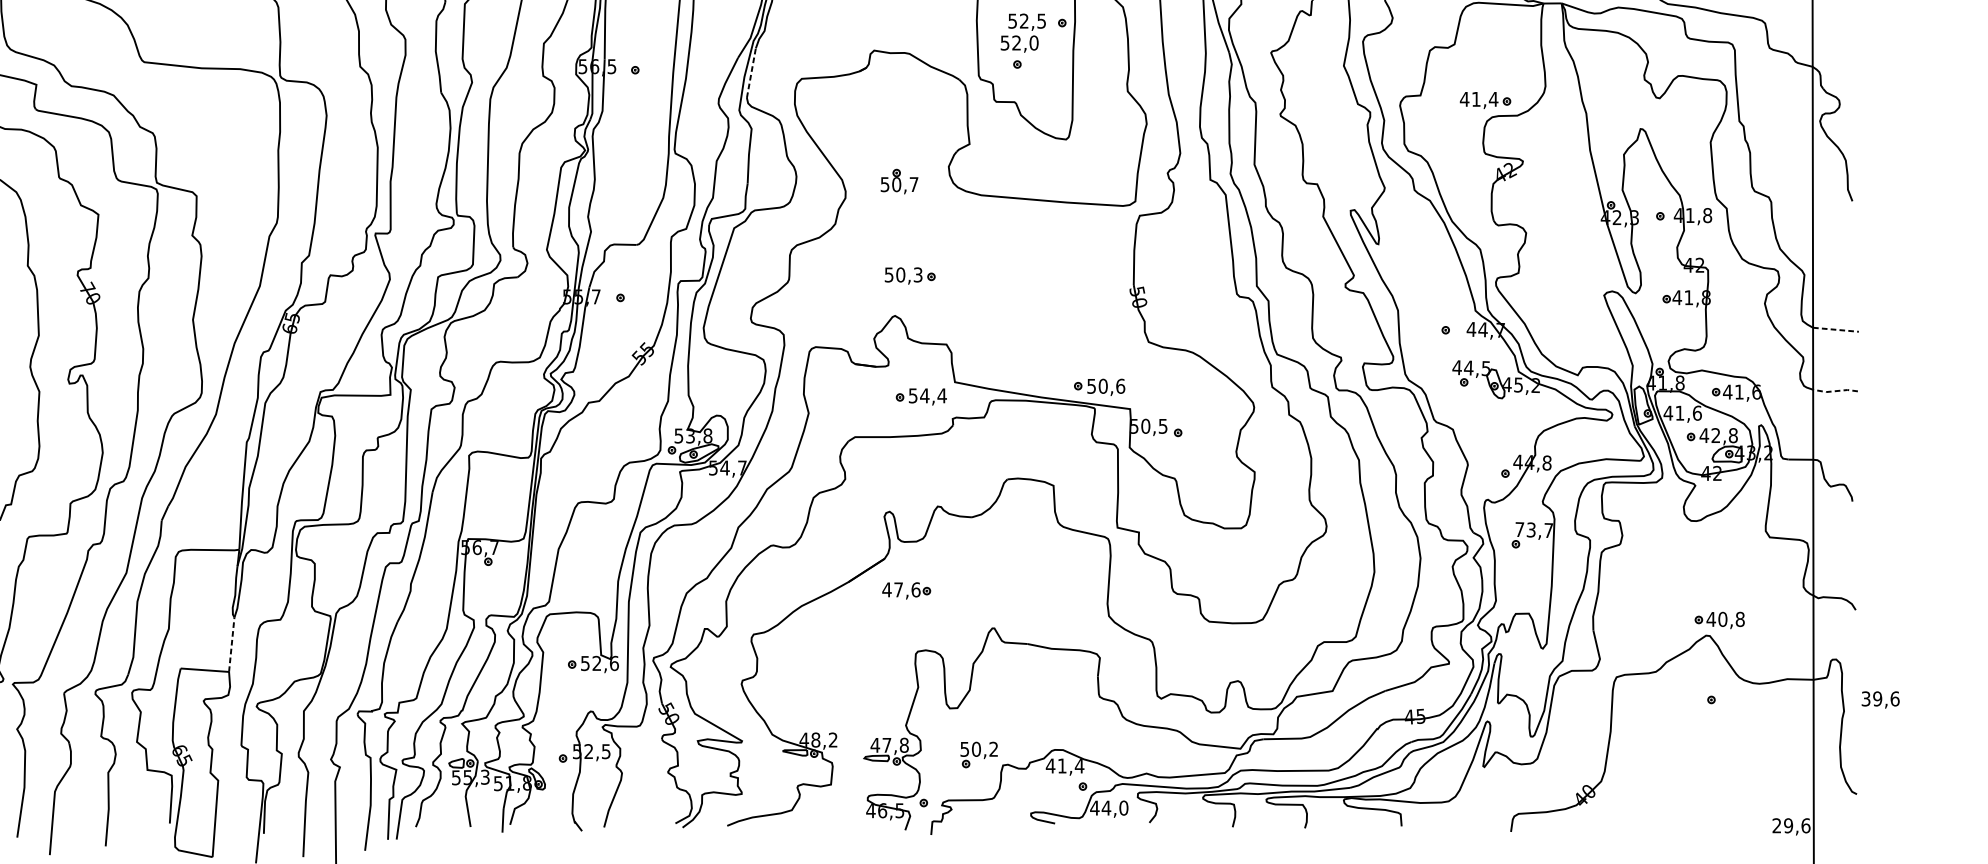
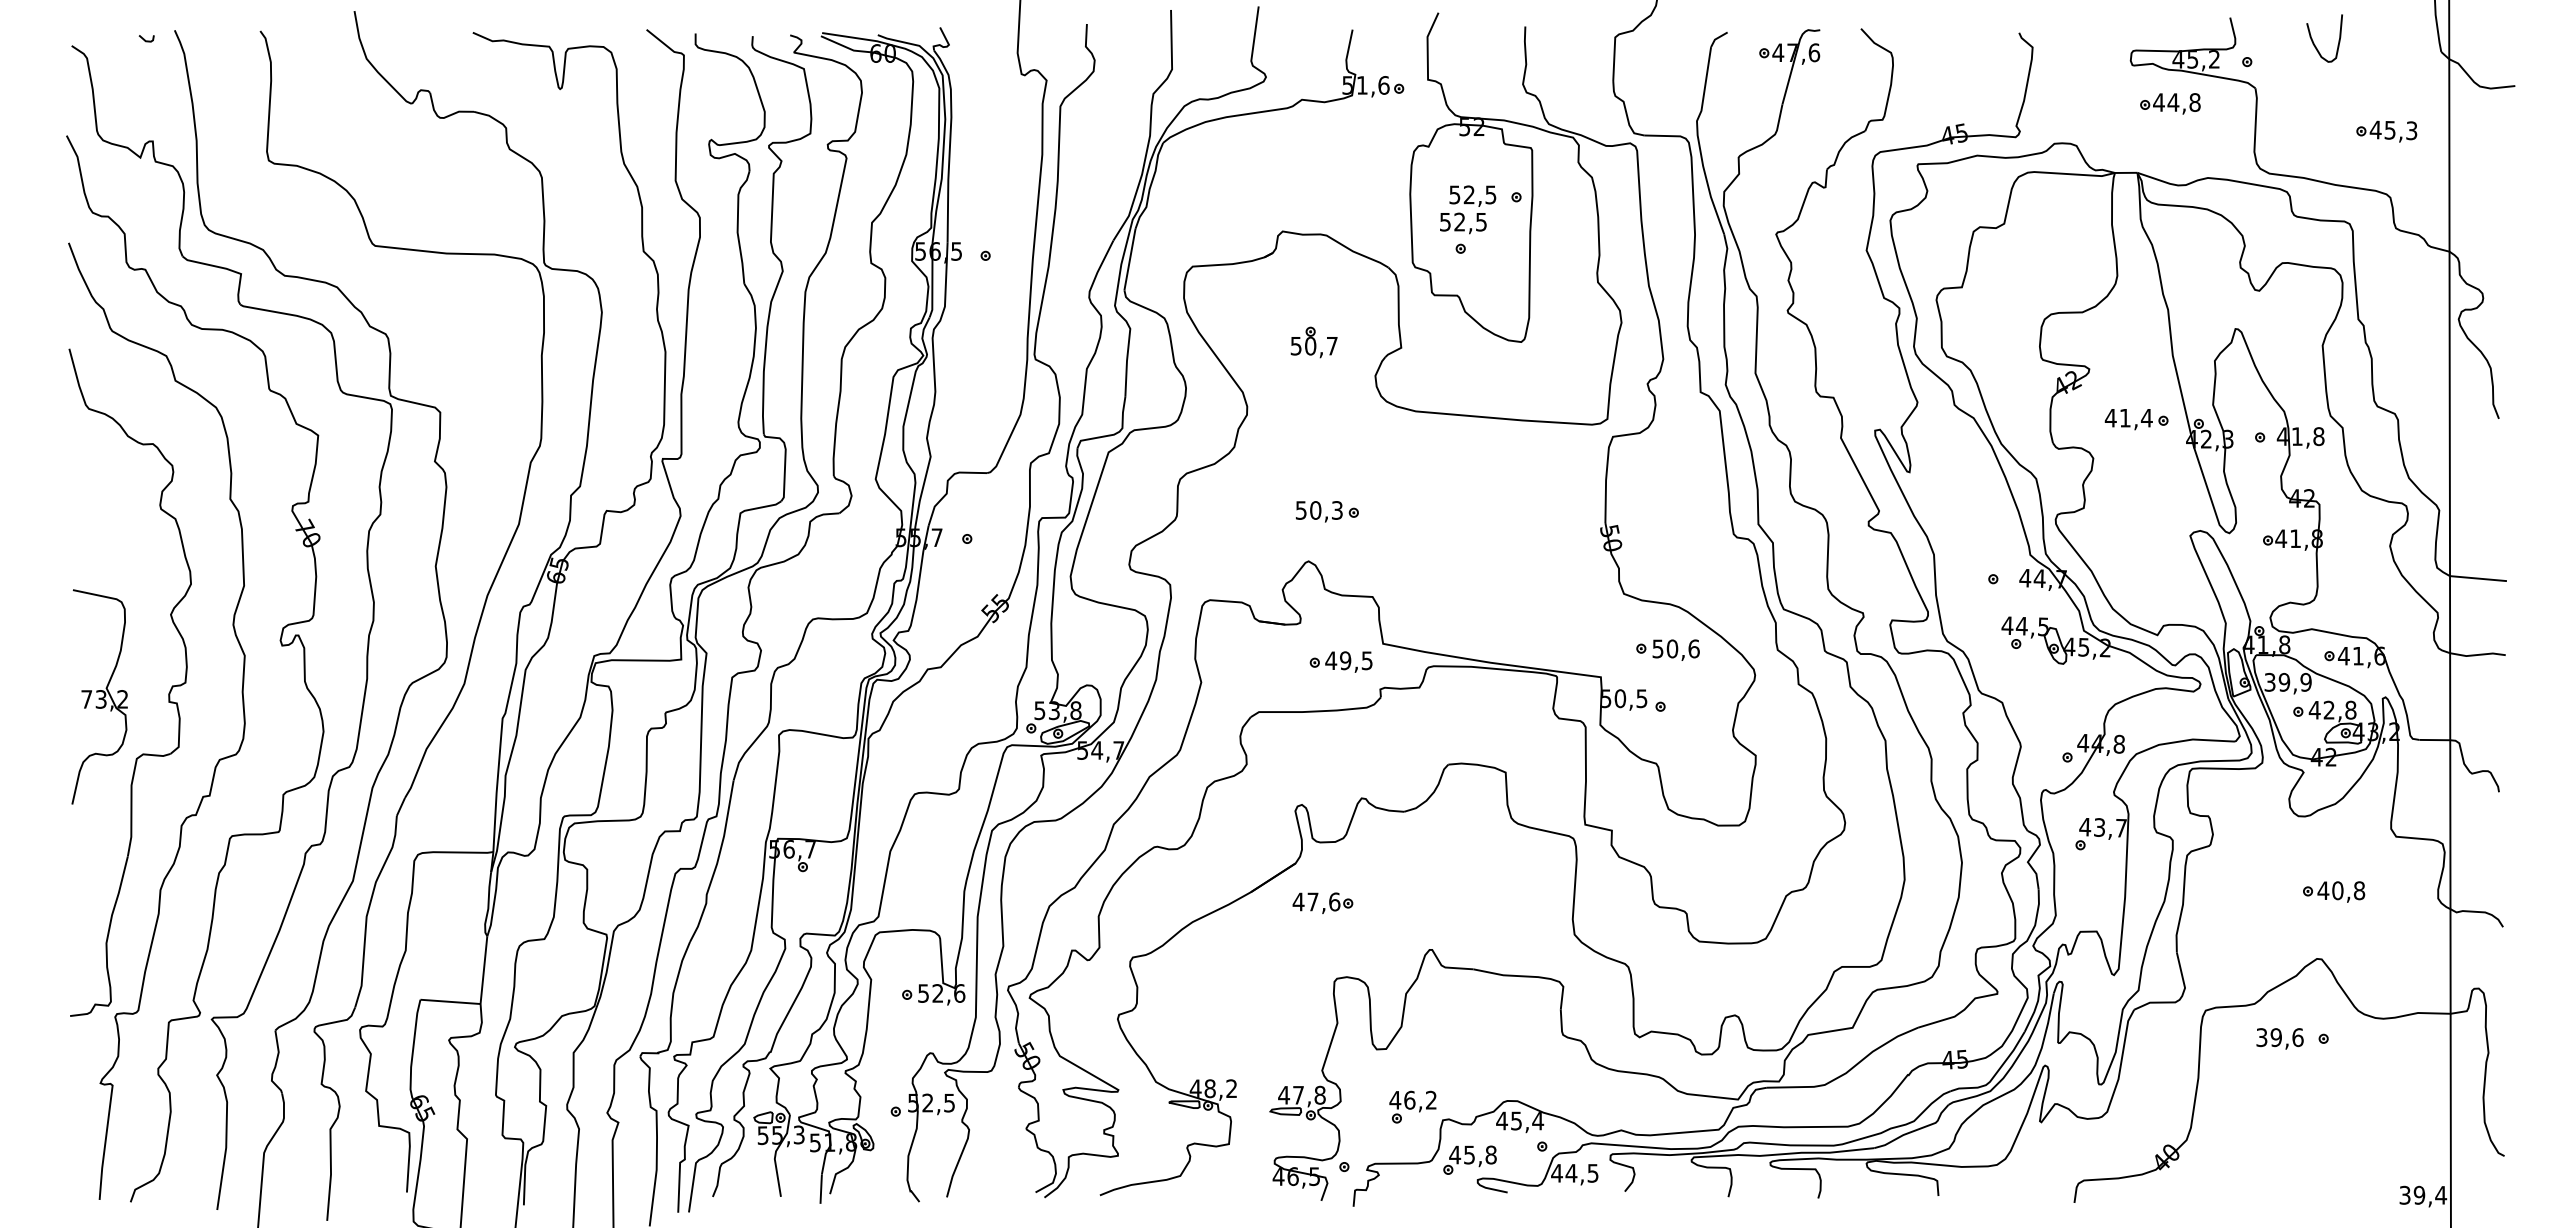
text: (1034, 42) -> (1481, 221), 52,0 -> 52,5
line: (751, 73) -> (1130, 259), dashed -> solid
part: (1485, 100) -> (2136, 419), moved
part: (898, 181) -> (1313, 342), moved
line: (1835, 329) -> (2478, 578), dashed -> solid
part: (1099, 386) -> (1667, 649), moved
line: (1835, 391) -> (2477, 655), dashed -> solid
text: (927, 395) -> (1349, 660), 54,4 -> 49,5
text: (1682, 412) -> (2287, 681), 41,6 -> 39,9
text: (1519, 529) -> (2085, 826), 73,7 -> 43,7
part: (1720, 620) -> (2334, 891), moved
line: (231, 644) -> (483, 970), dashed -> solid
text: (1880, 699) -> (2279, 1038), moved
text: (970, 748) -> (1402, 1099), 50,2 -> 46,2
text: (1062, 765) -> (1516, 1120), 41,4 -> 45,4
part: (1024, 796) -> (1469, 1159), added
text: (1123, 807) -> (1592, 1172), 44,0 -> 44,5
text: (1791, 825) -> (2423, 1194), 29,6 -> 39,4

